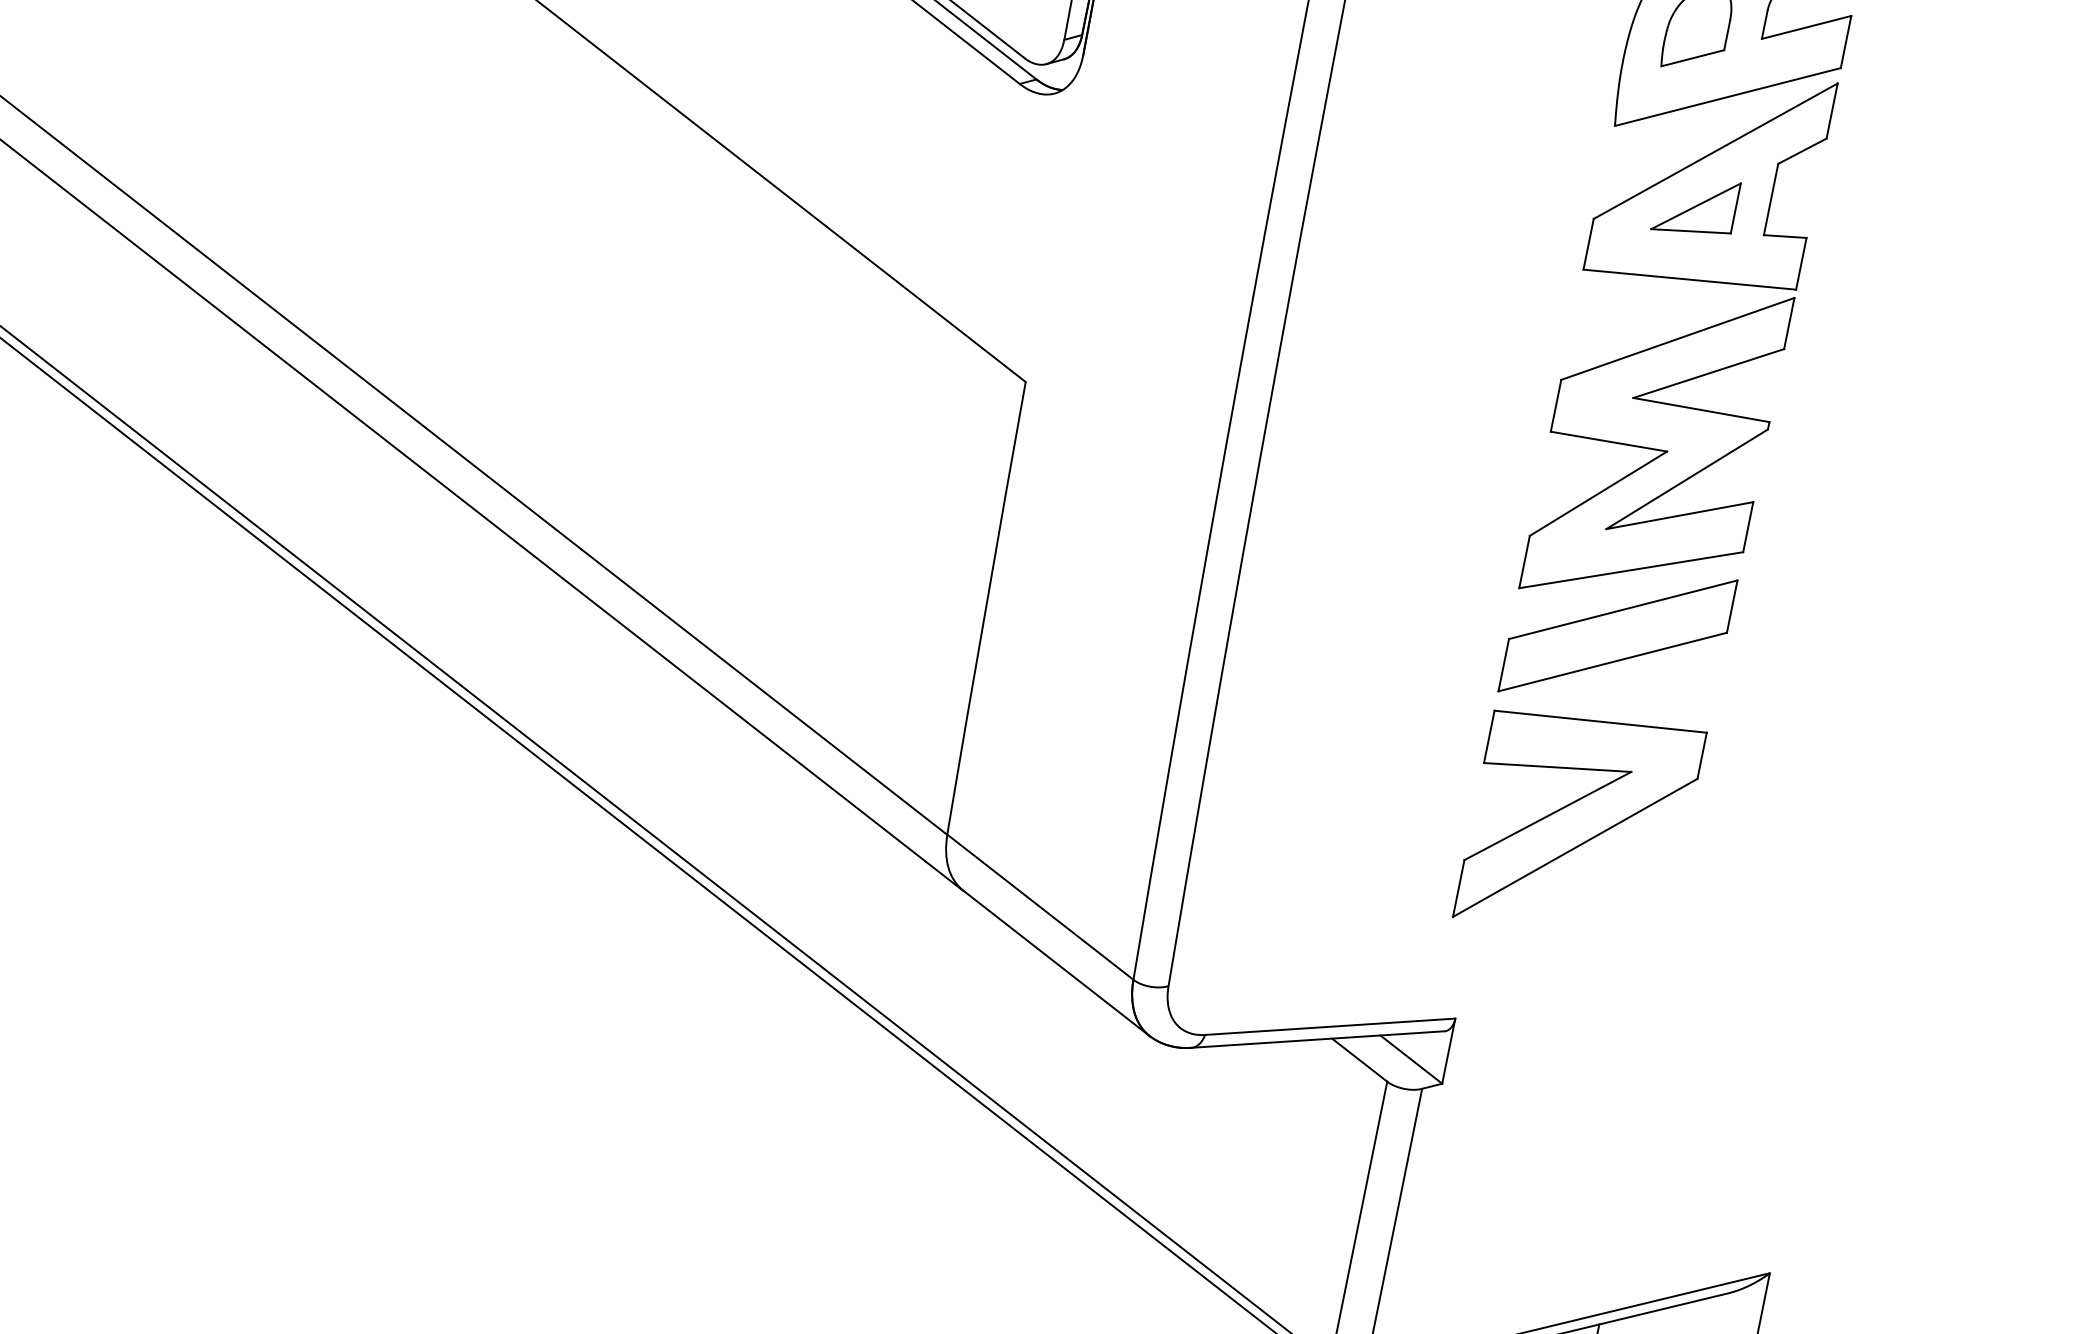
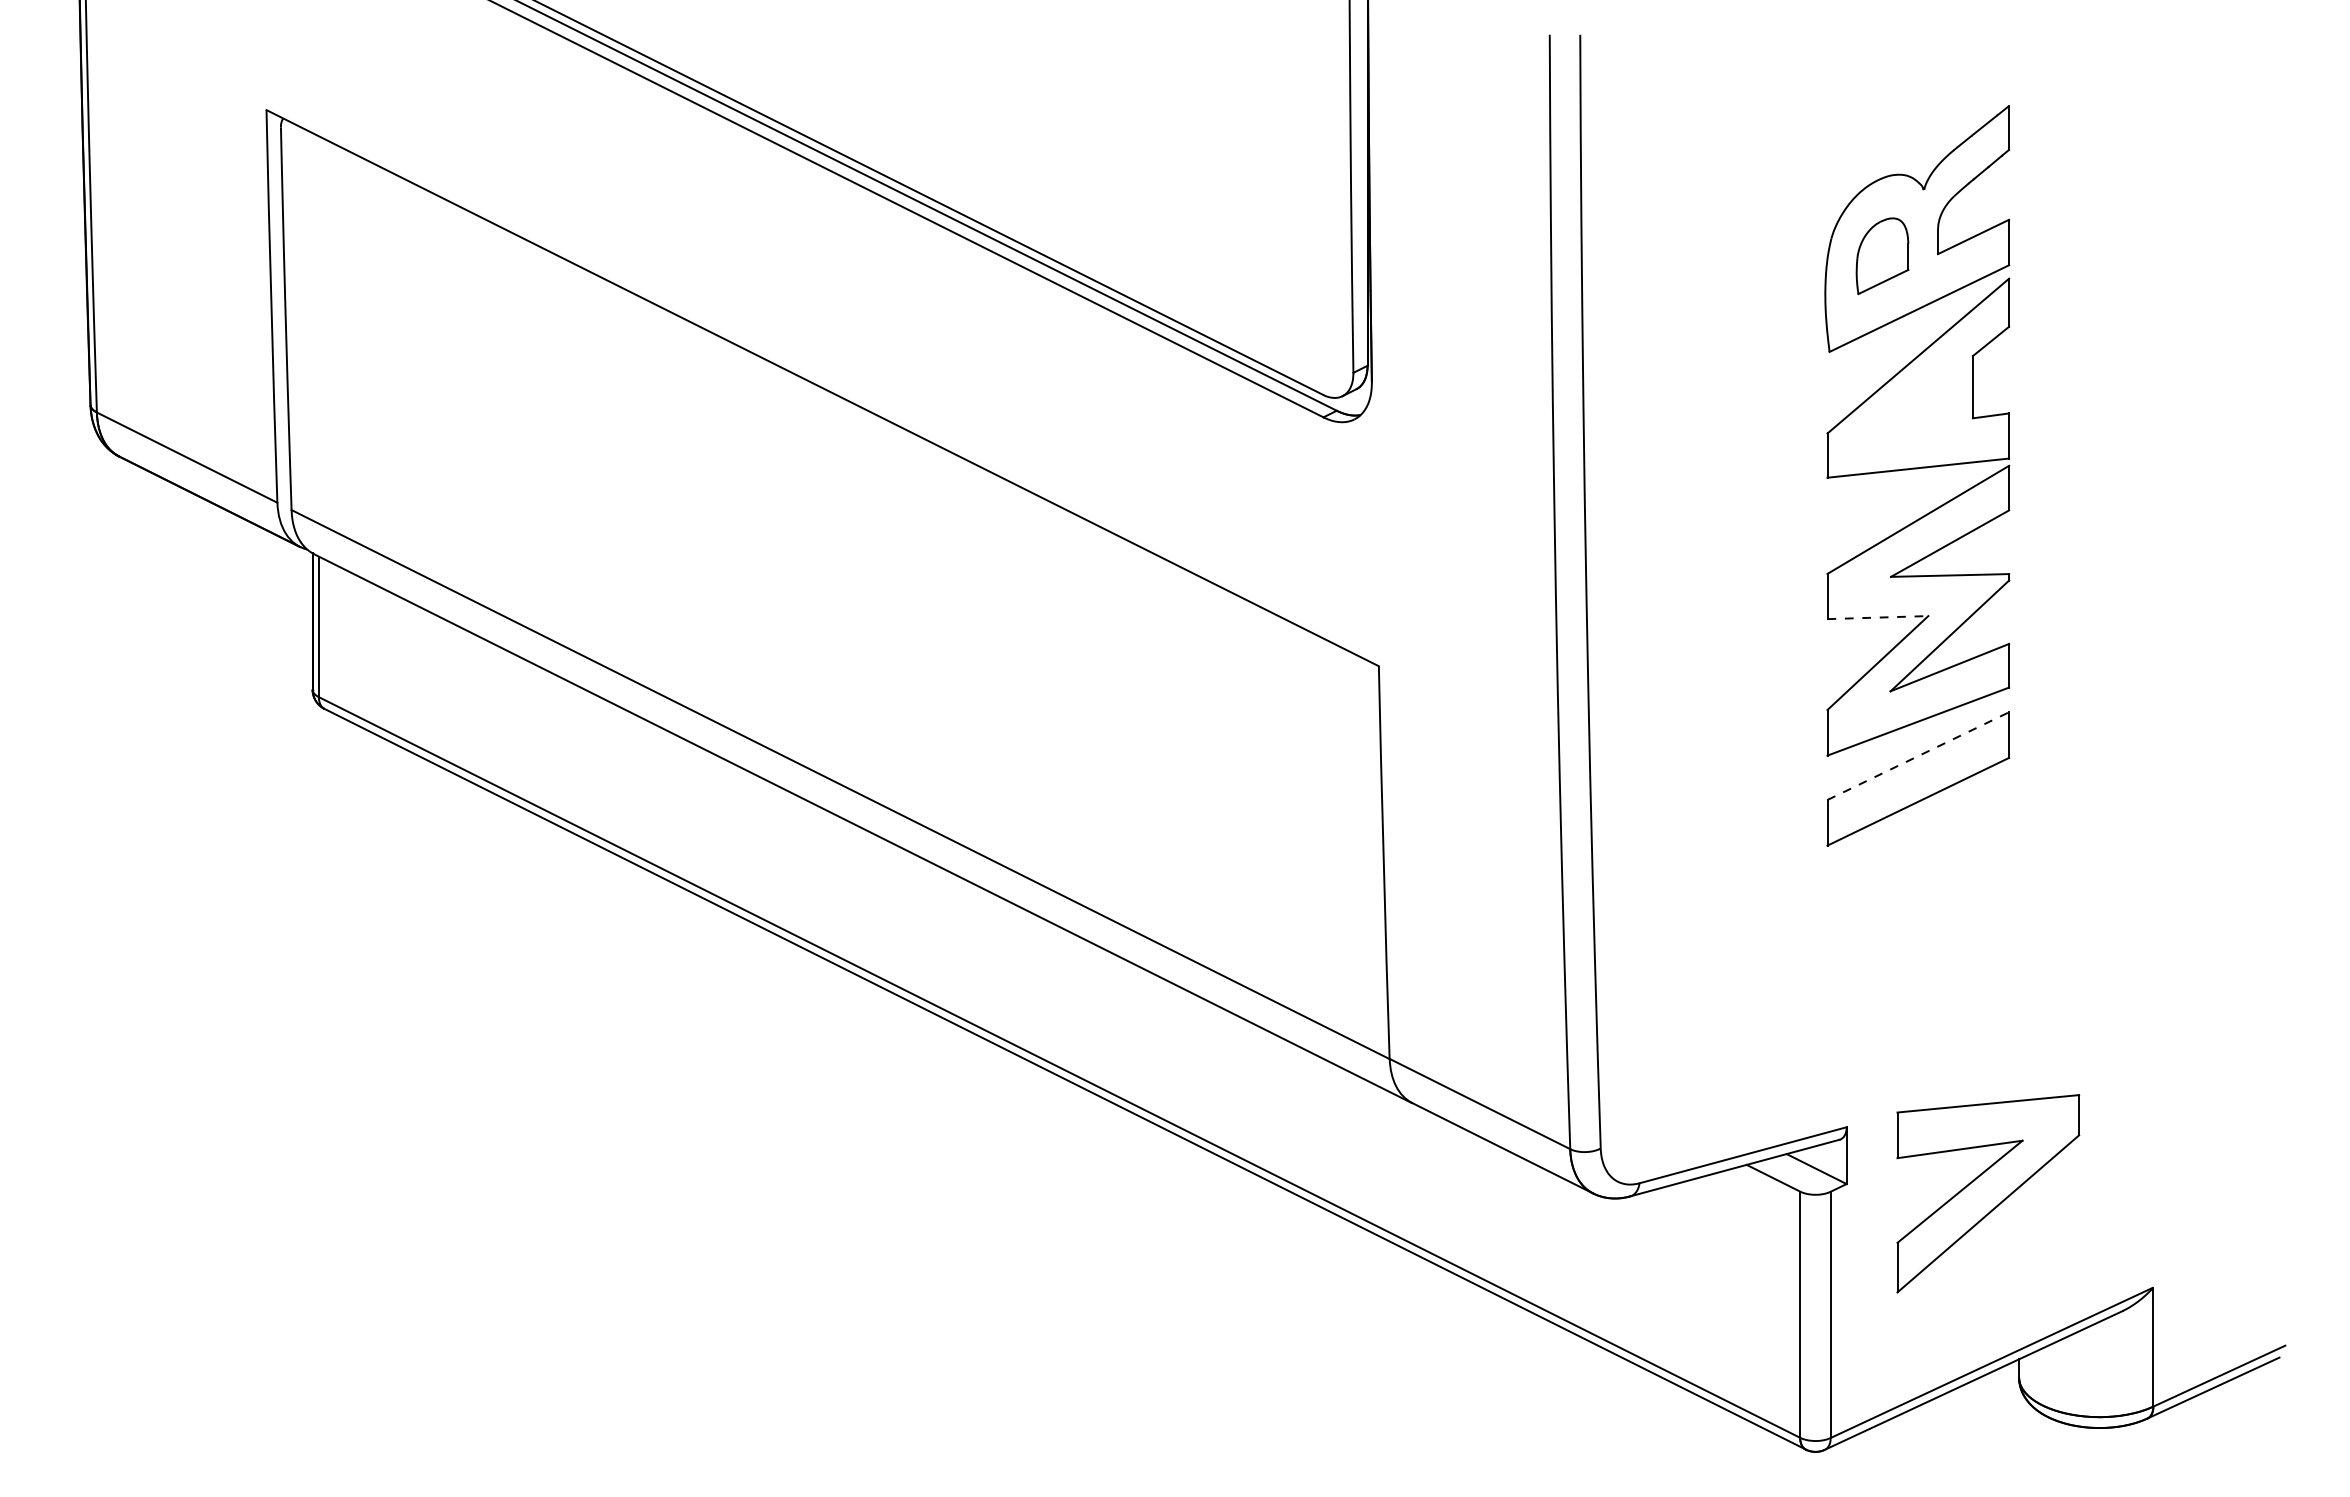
part: (1695, 206) -> (1910, 405), removed
line: (1609, 441) -> (1878, 617), solid -> dashed
line: (1623, 610) -> (1918, 756), solid -> dashed
part: (1580, 824) -> (1988, 1193), moved

